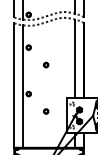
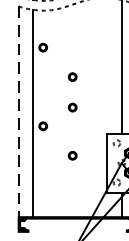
part: (46, 82) -> (73, 106), added
line: (14, 86) -> (19, 113), solid -> dashed

